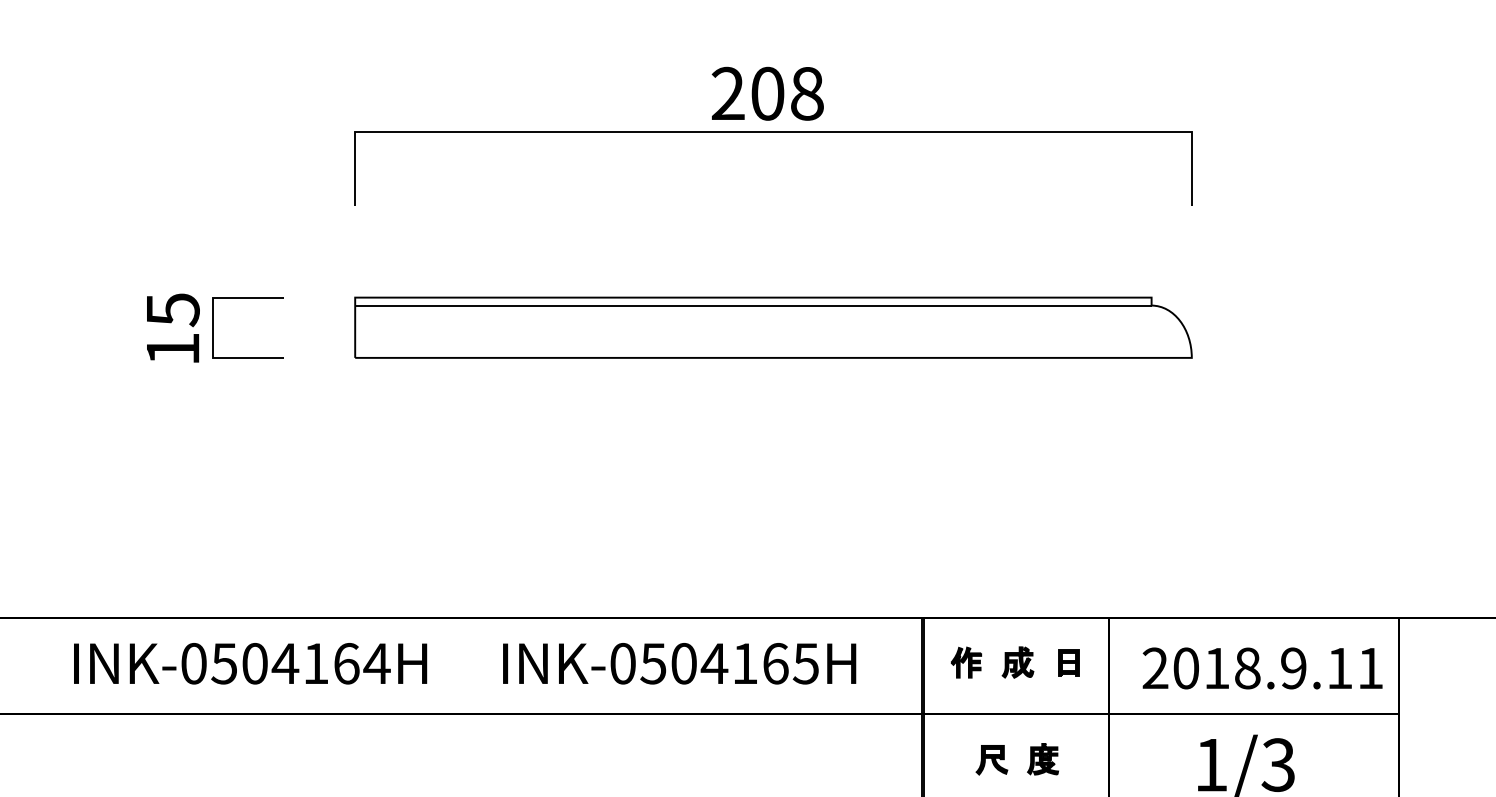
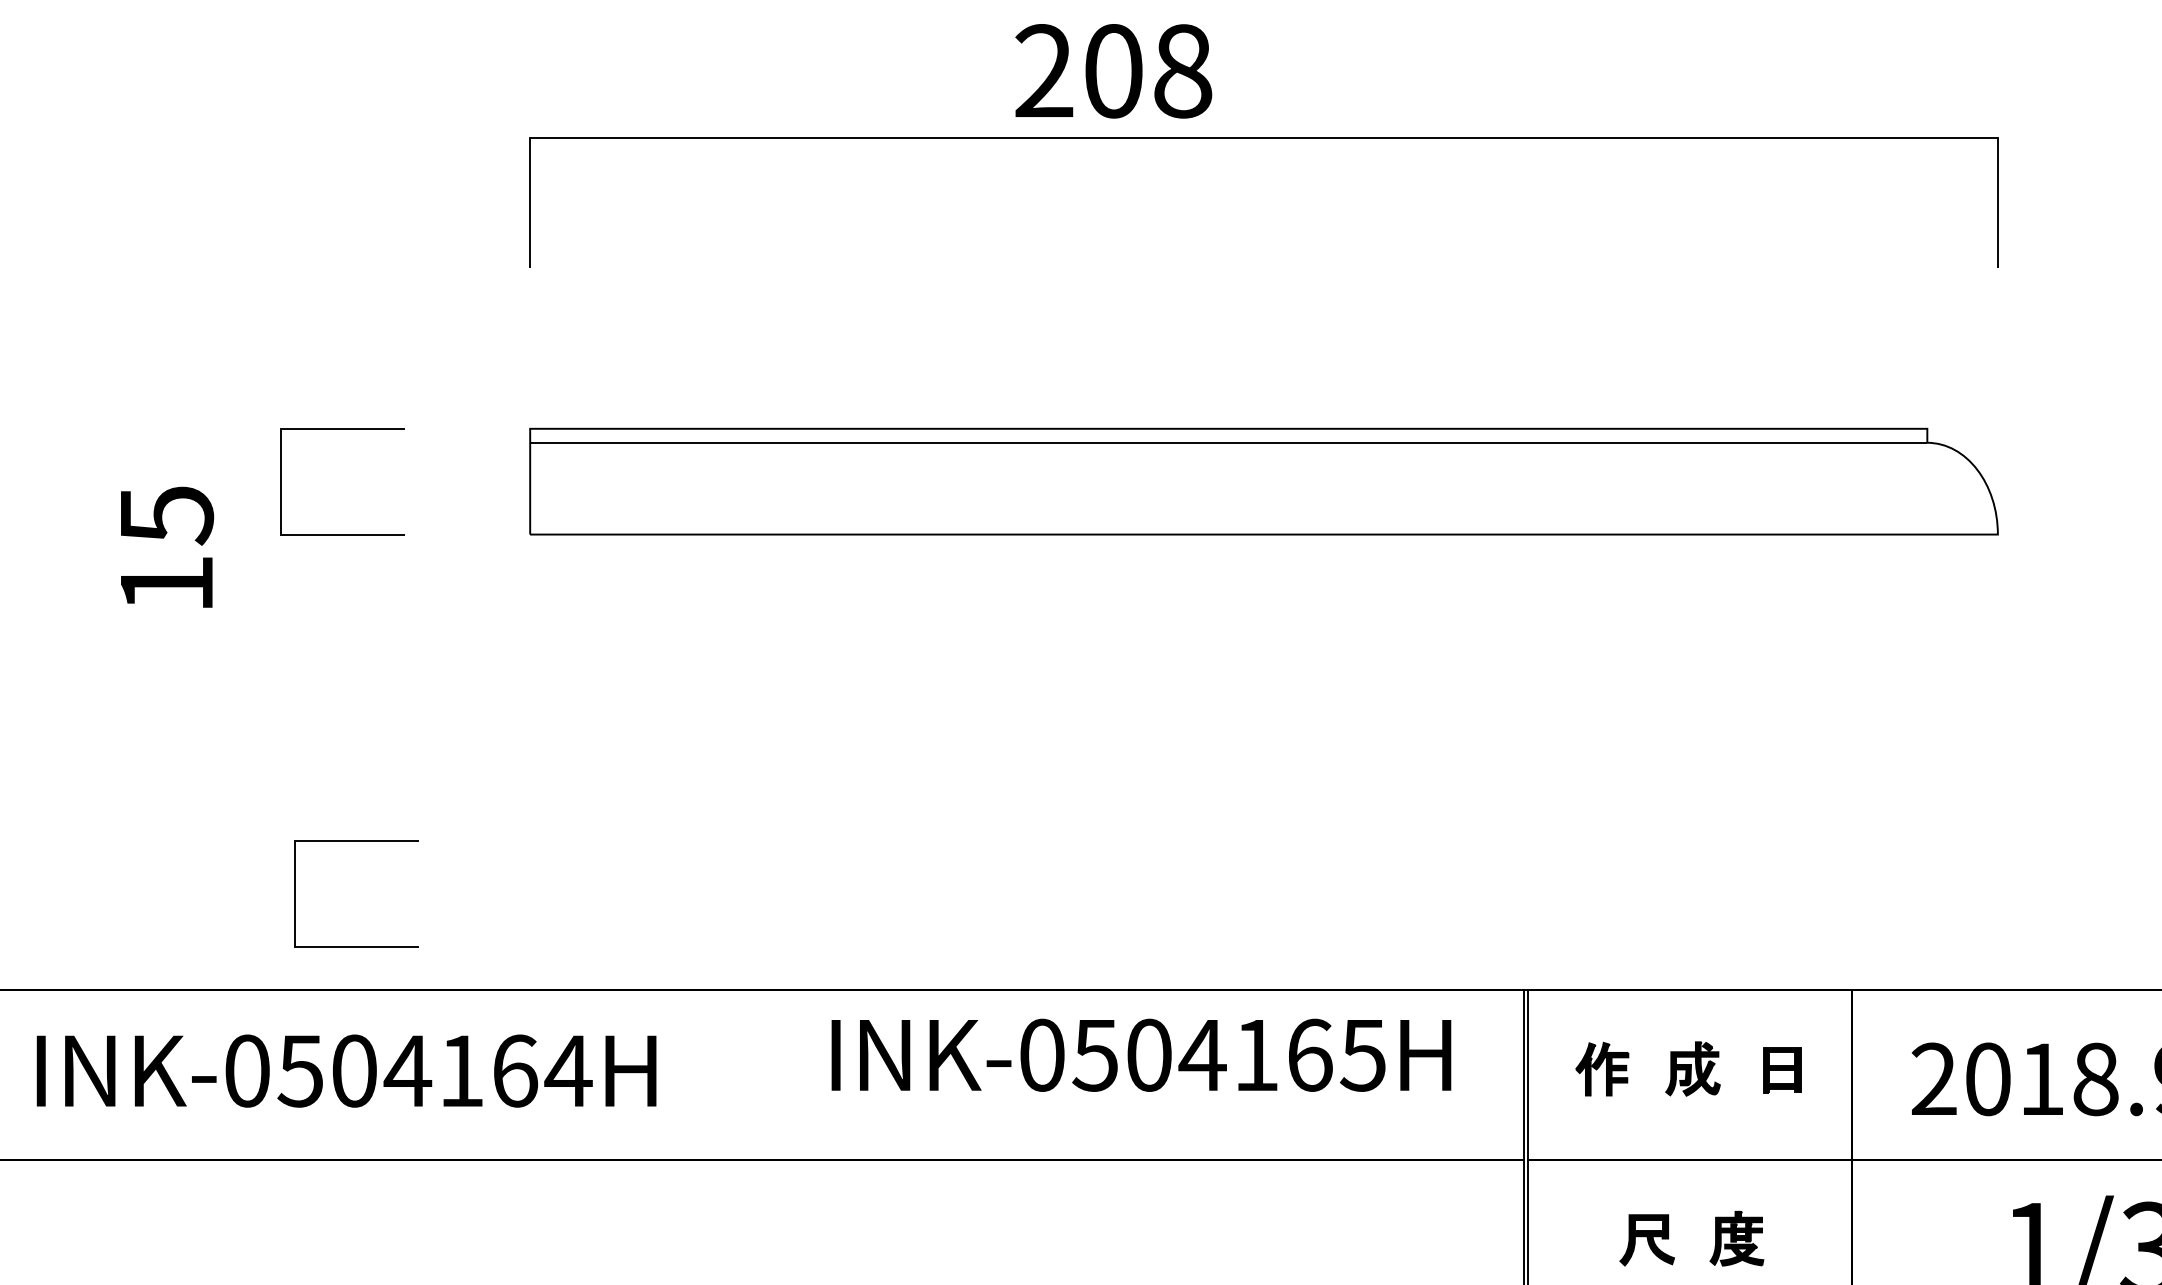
text: (767, 93) -> (1113, 70), moved
text: (173, 327) -> (167, 546), moved
line: (255, 533) -> (355, 842), added
text: (679, 663) -> (1141, 1054), moved

